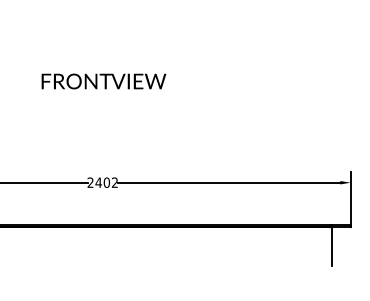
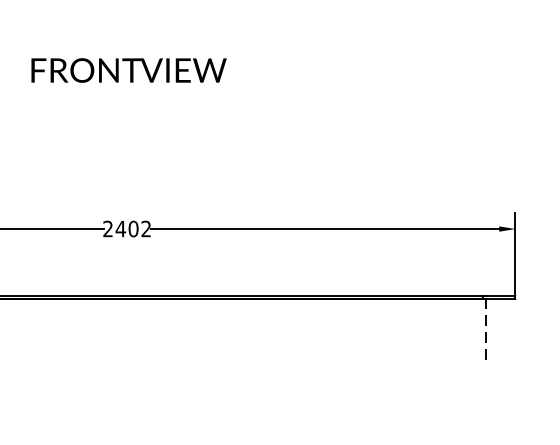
line: (331, 246) -> (485, 328), solid -> dashed

